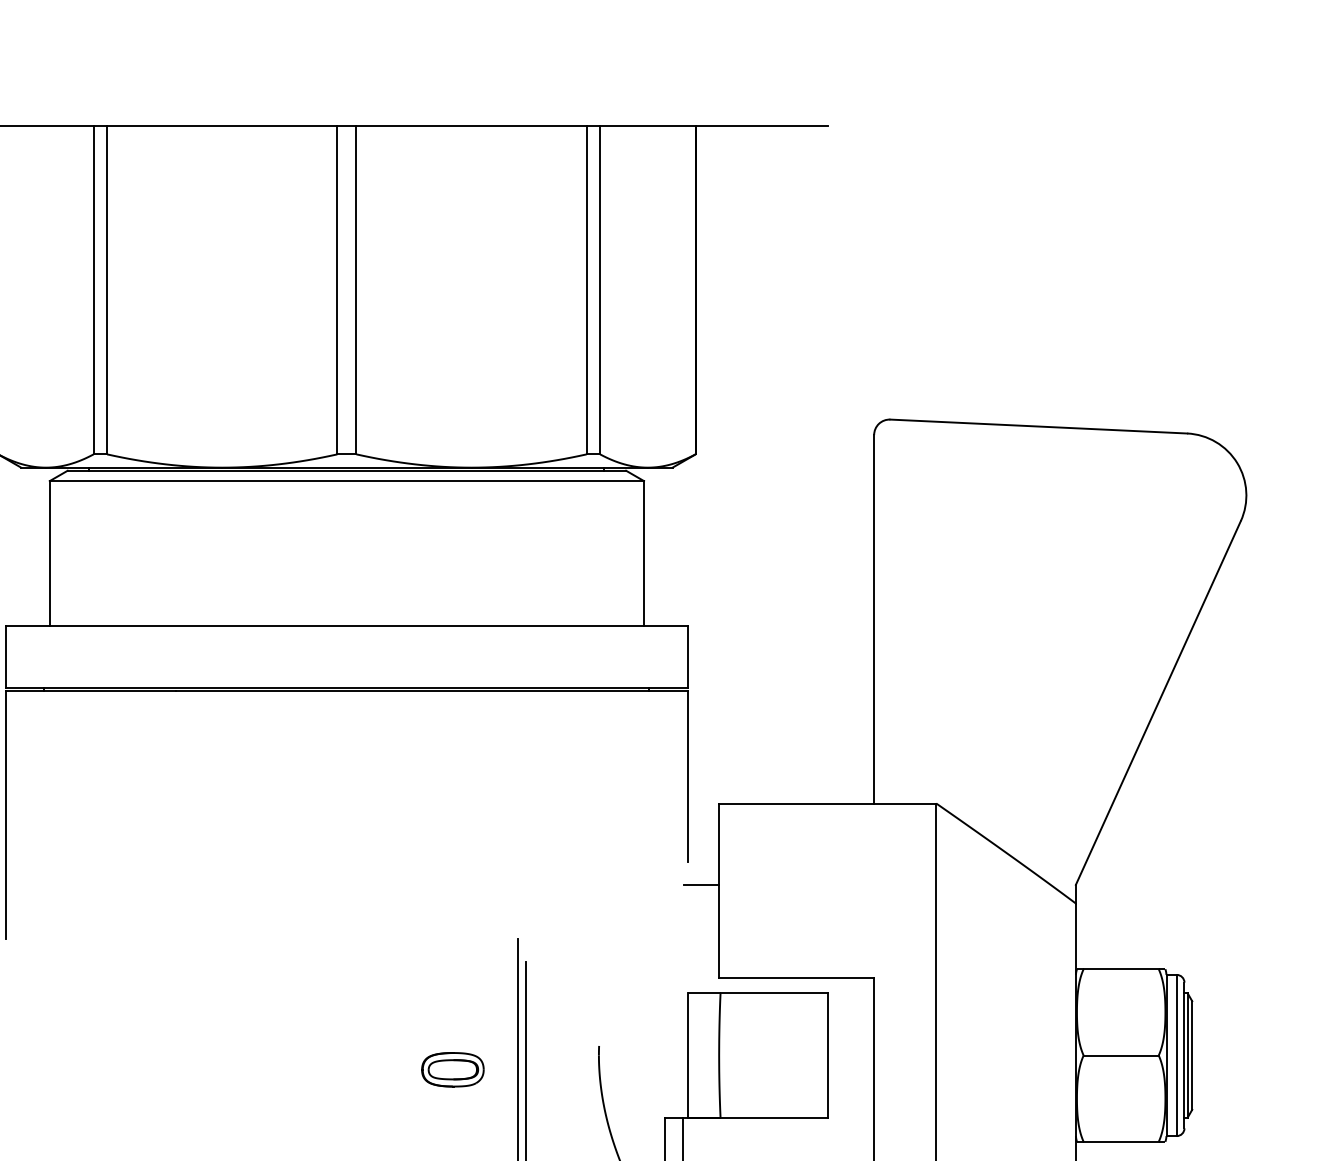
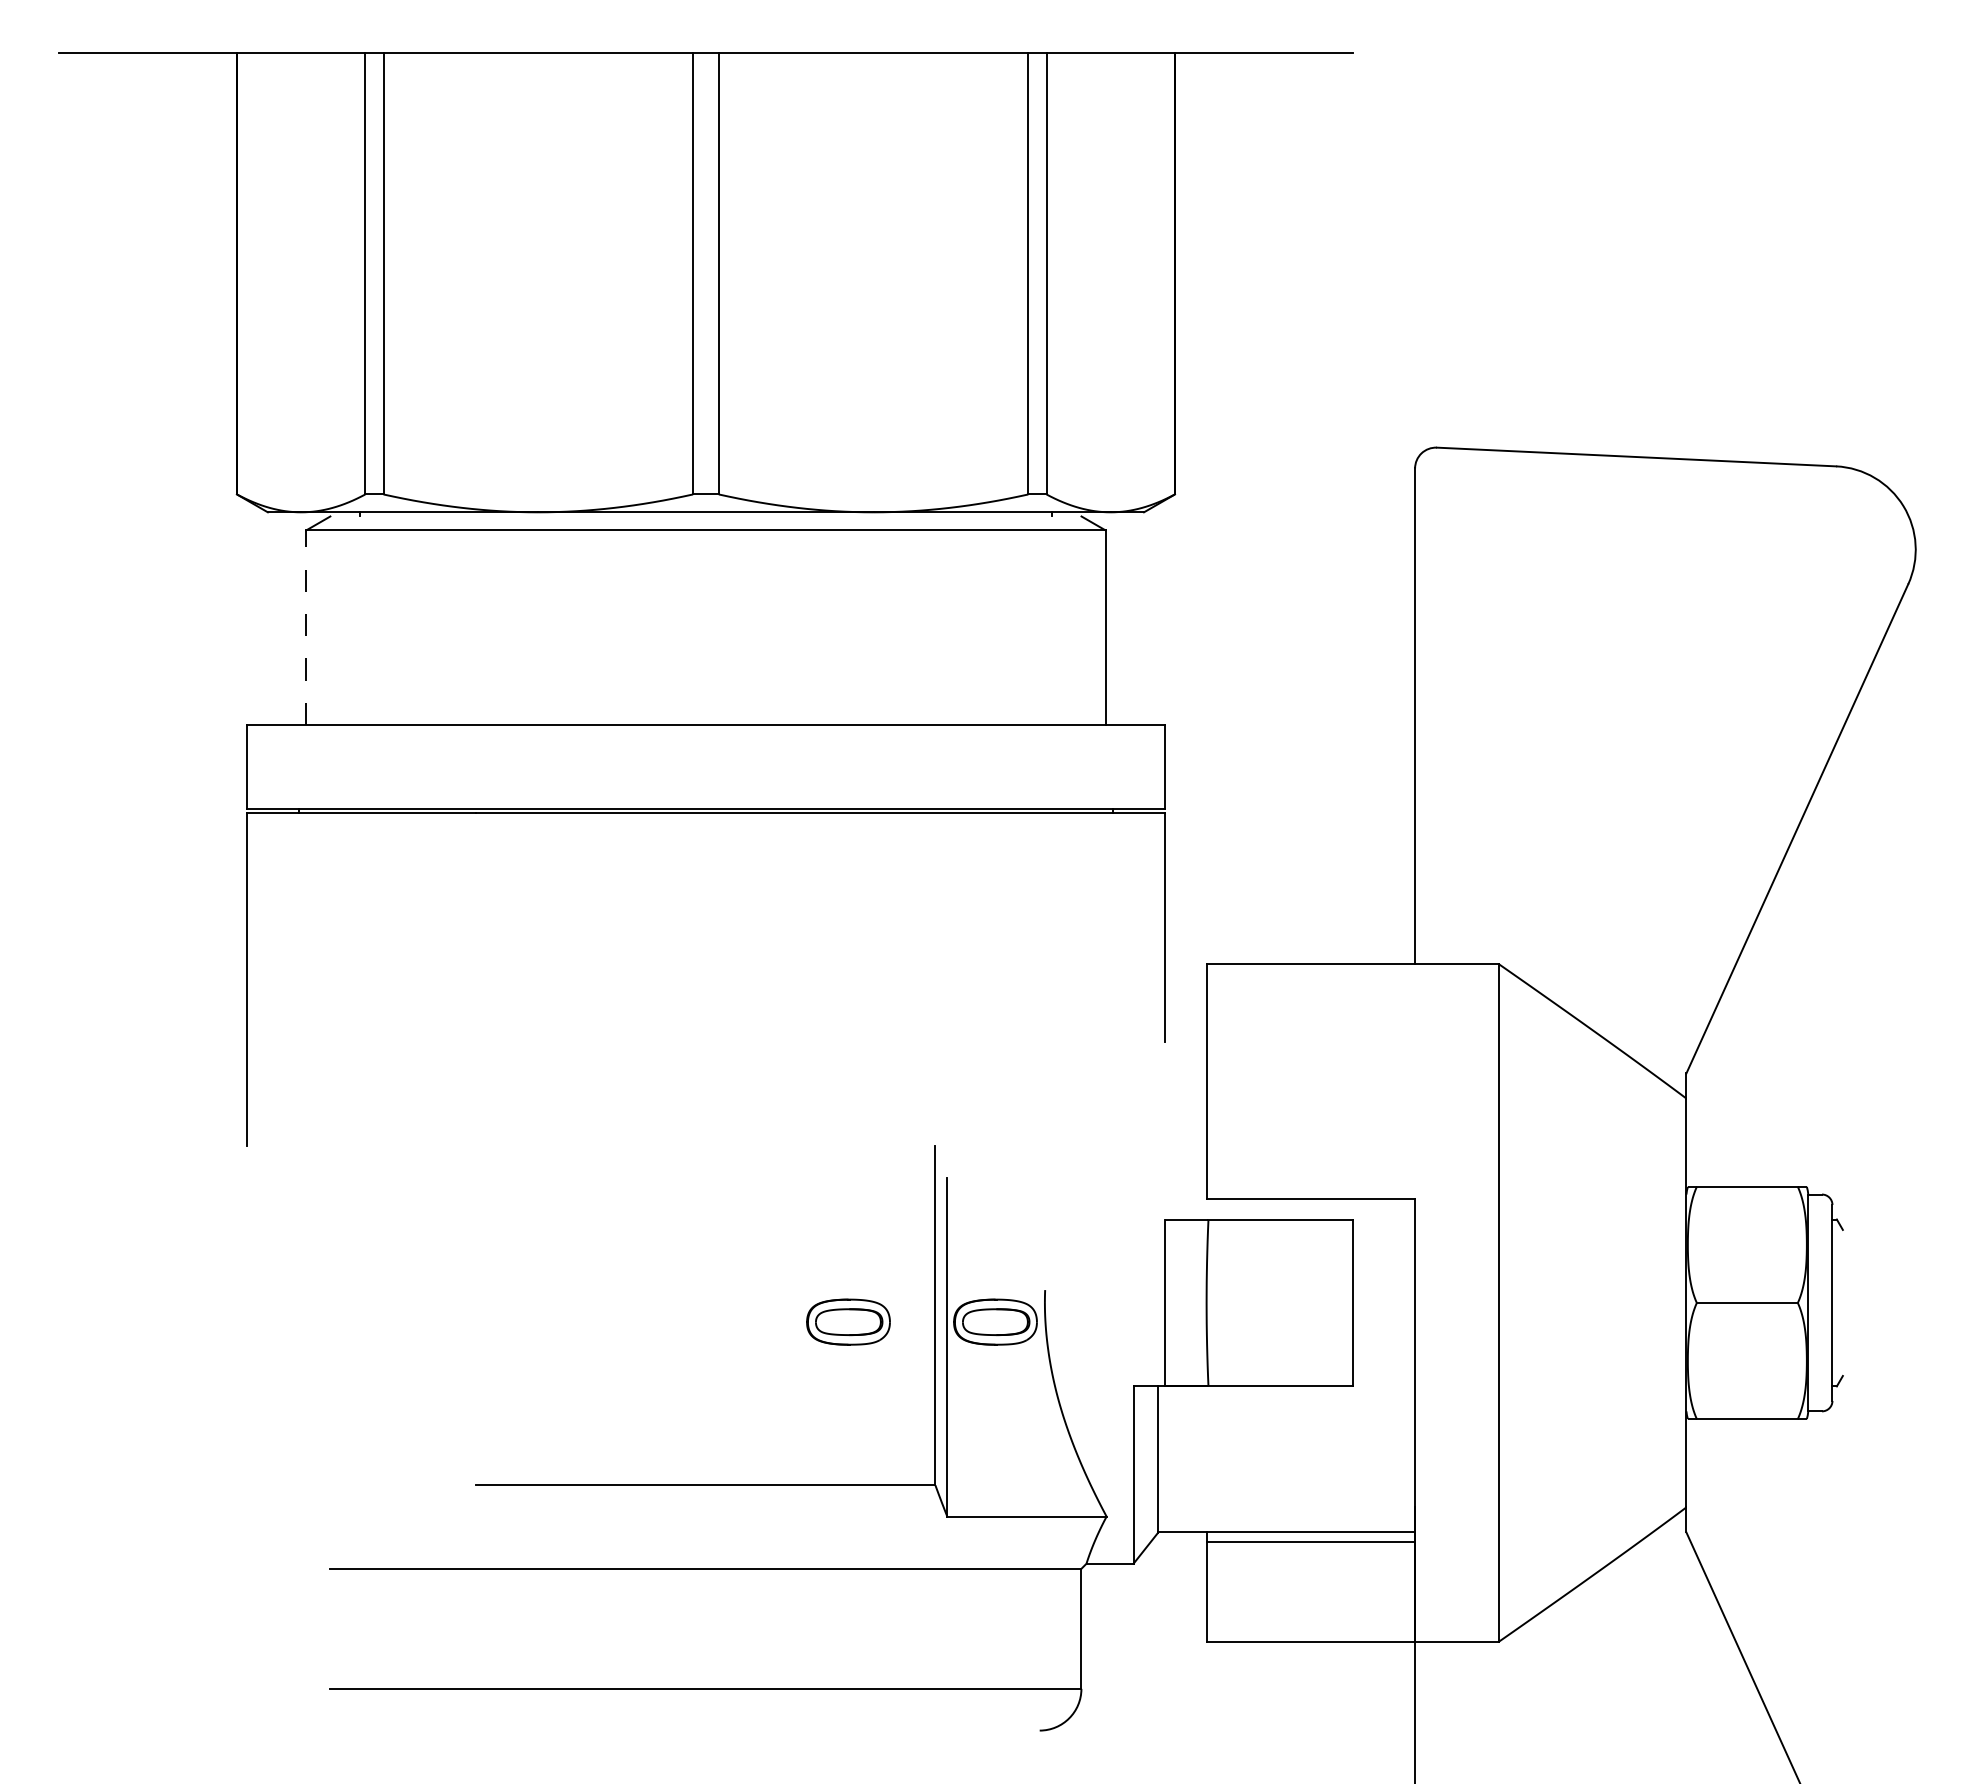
line: (346, 470) -> (705, 516), removed
line: (49, 553) -> (306, 627), solid -> dashed
line: (701, 884) -> (1182, 1073), removed
line: (1177, 1055) -> (1822, 1302), removed
line: (1187, 1055) -> (1836, 1302), removed
line: (1191, 1055) -> (1842, 1302), removed
part: (562, 1069) -> (995, 1321), added

